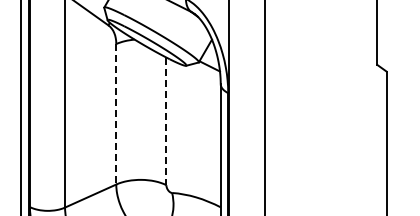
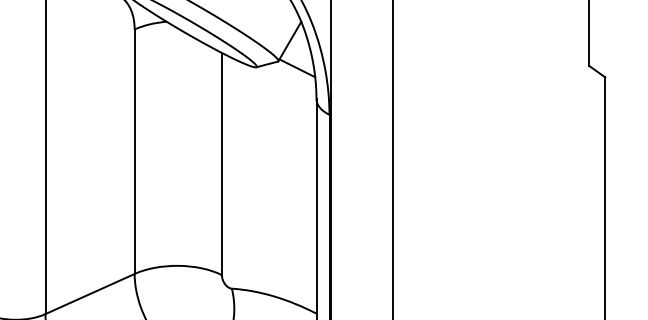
line: (116, 114) -> (135, 152), dashed -> solid
line: (166, 121) -> (222, 164), dashed -> solid

